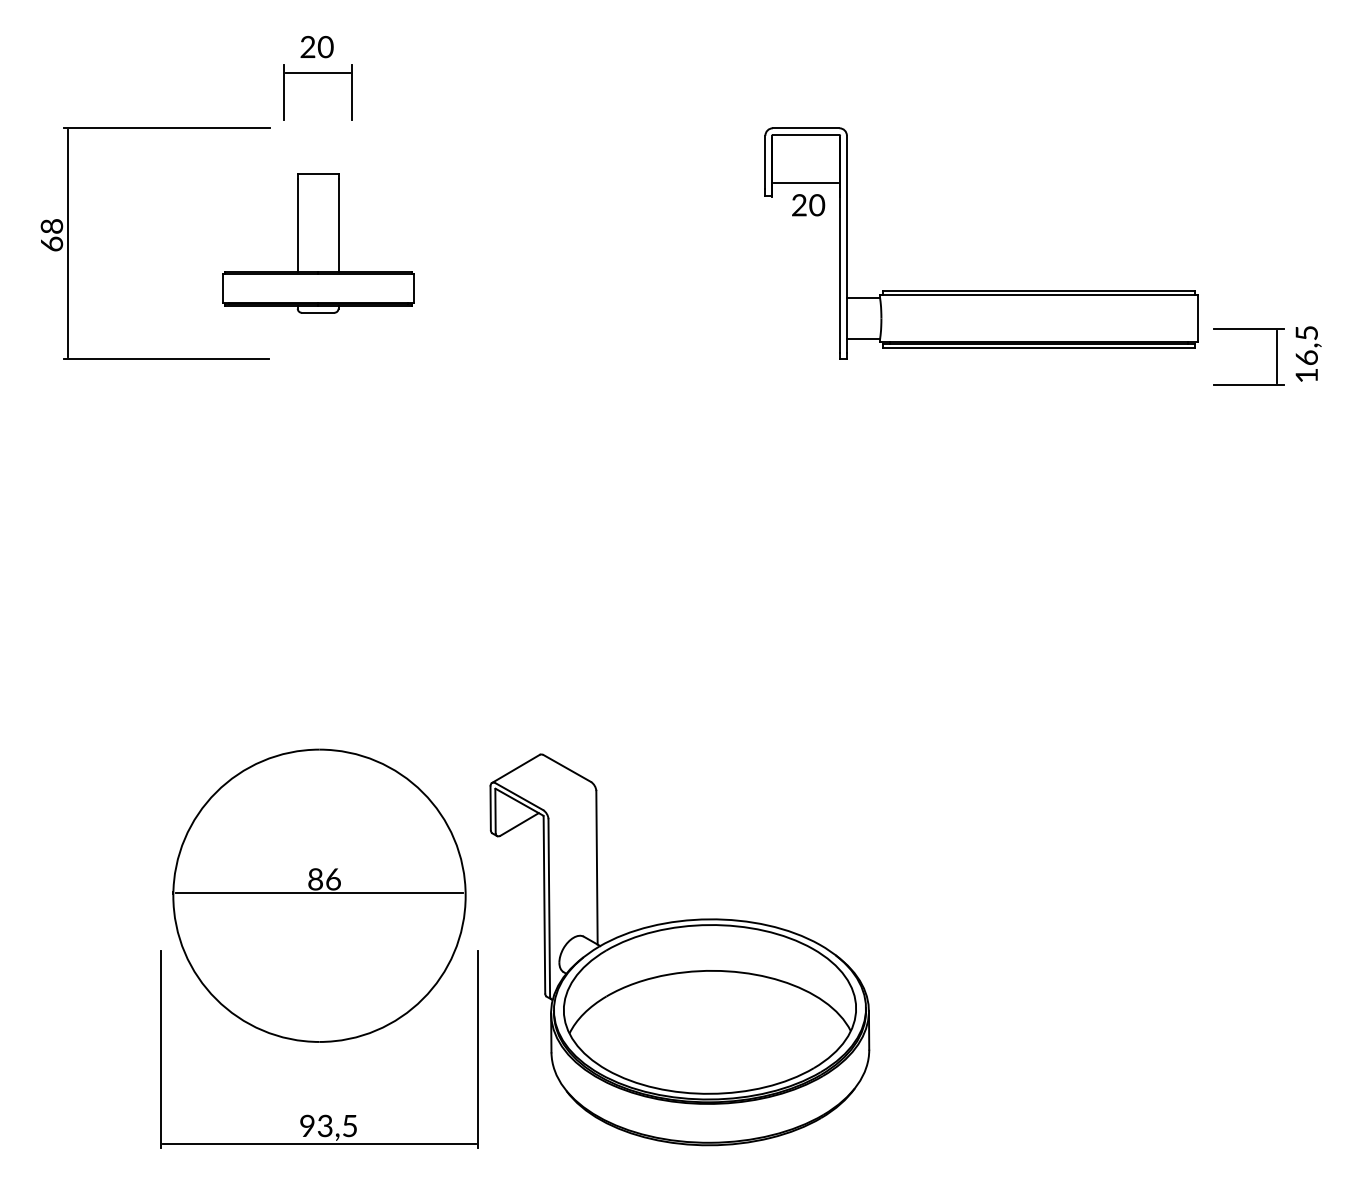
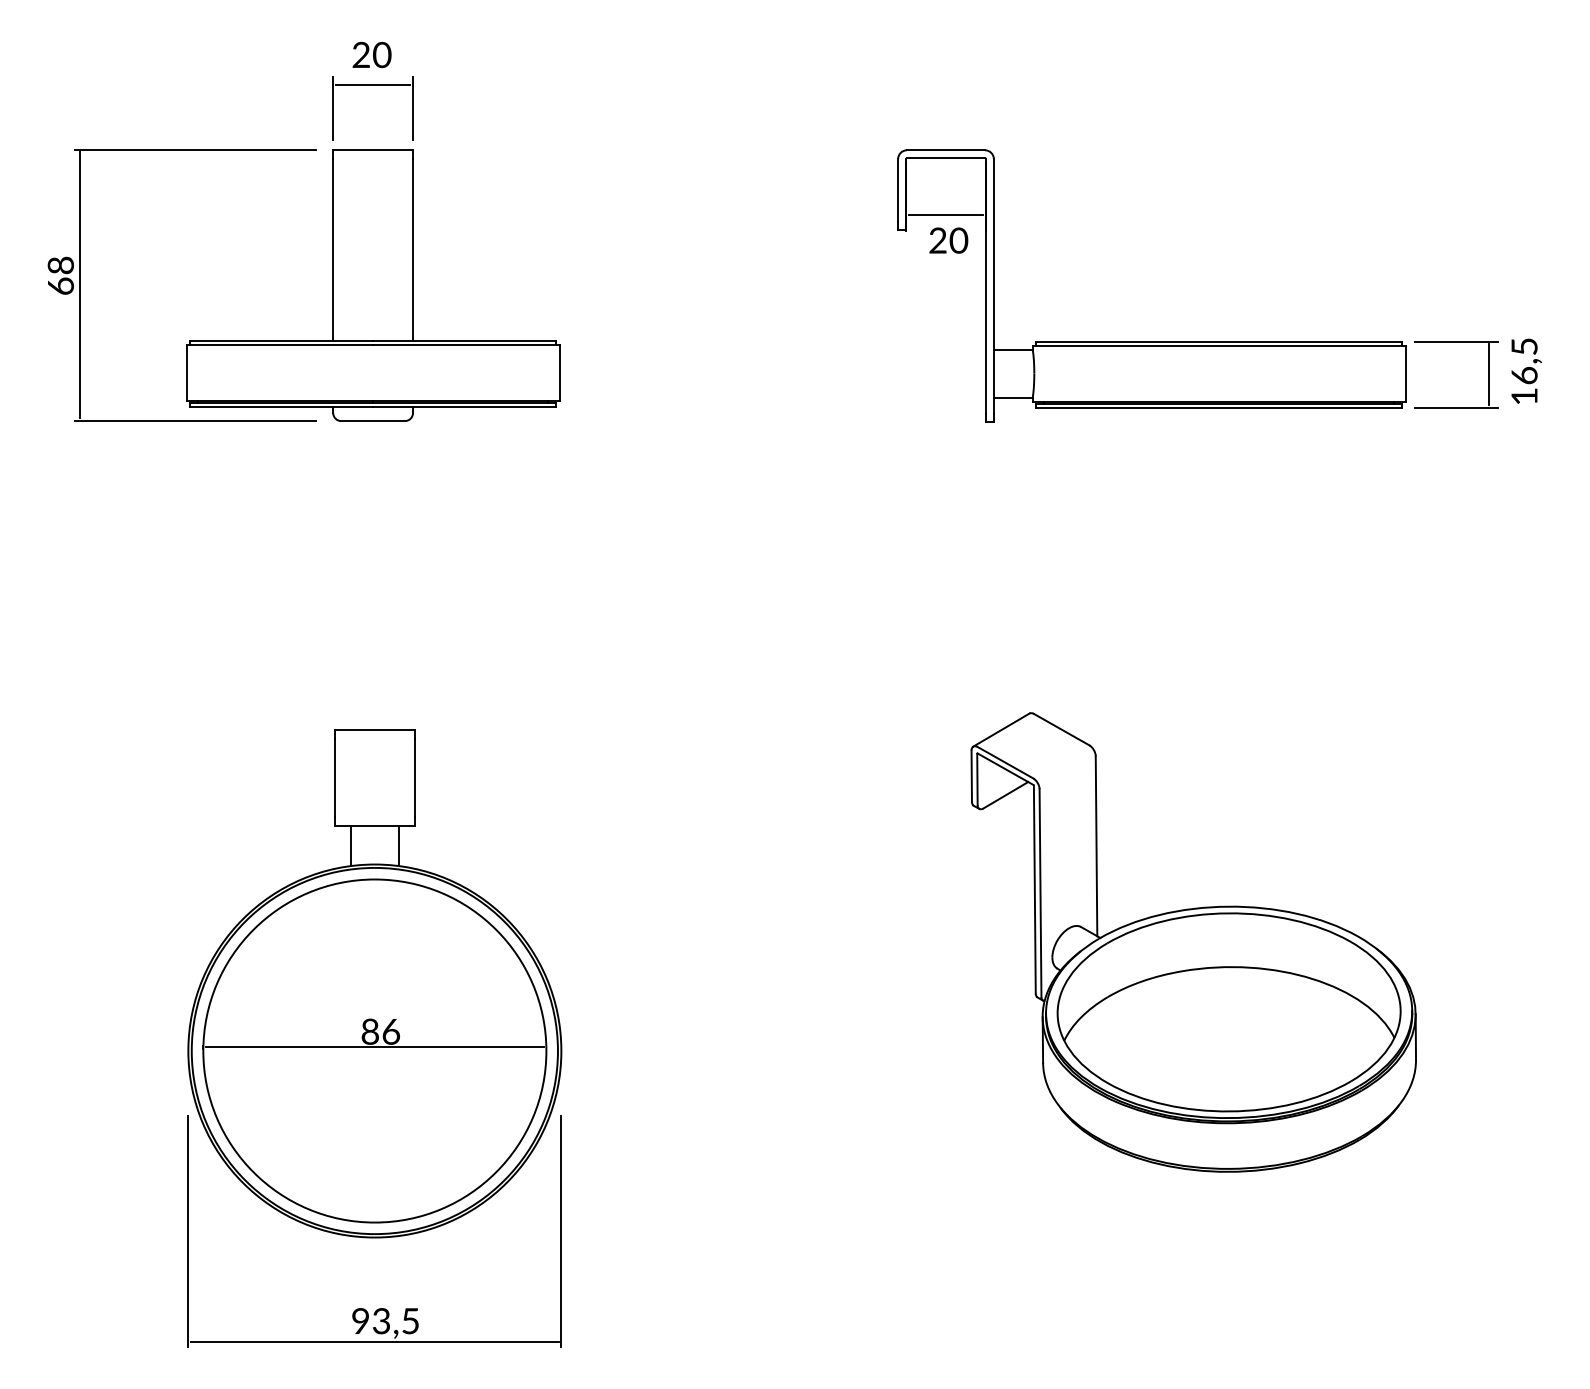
part: (318, 243) -> (373, 285), size x1.67
part: (1276, 355) -> (1488, 373), moved
part: (319, 838) -> (374, 983), added
part: (679, 949) -> (1193, 942), moved

